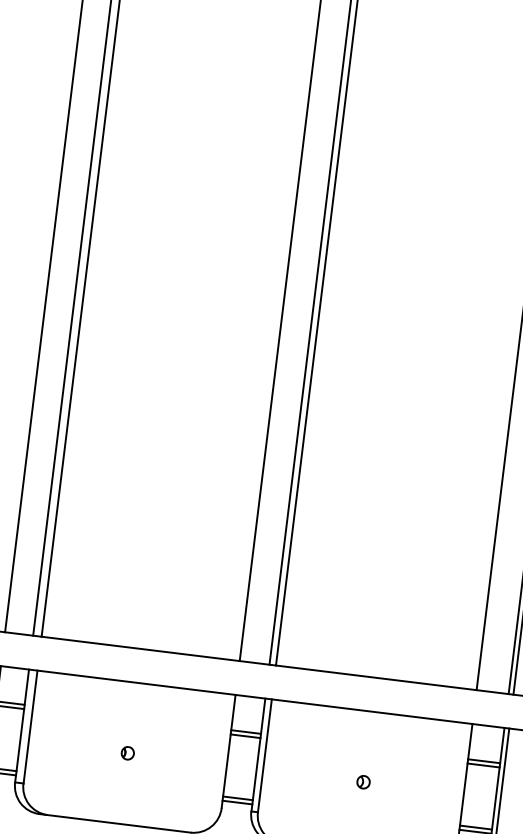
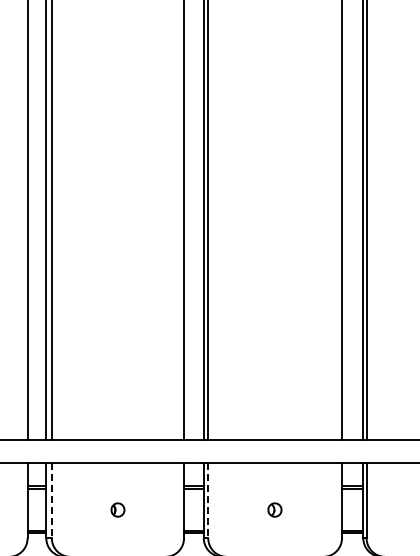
line: (29, 727) -> (51, 500), solid -> dashed
part: (127, 752) -> (117, 509), size x1.6
line: (265, 755) -> (208, 500), solid -> dashed
part: (364, 781) -> (275, 509), size x1.6

